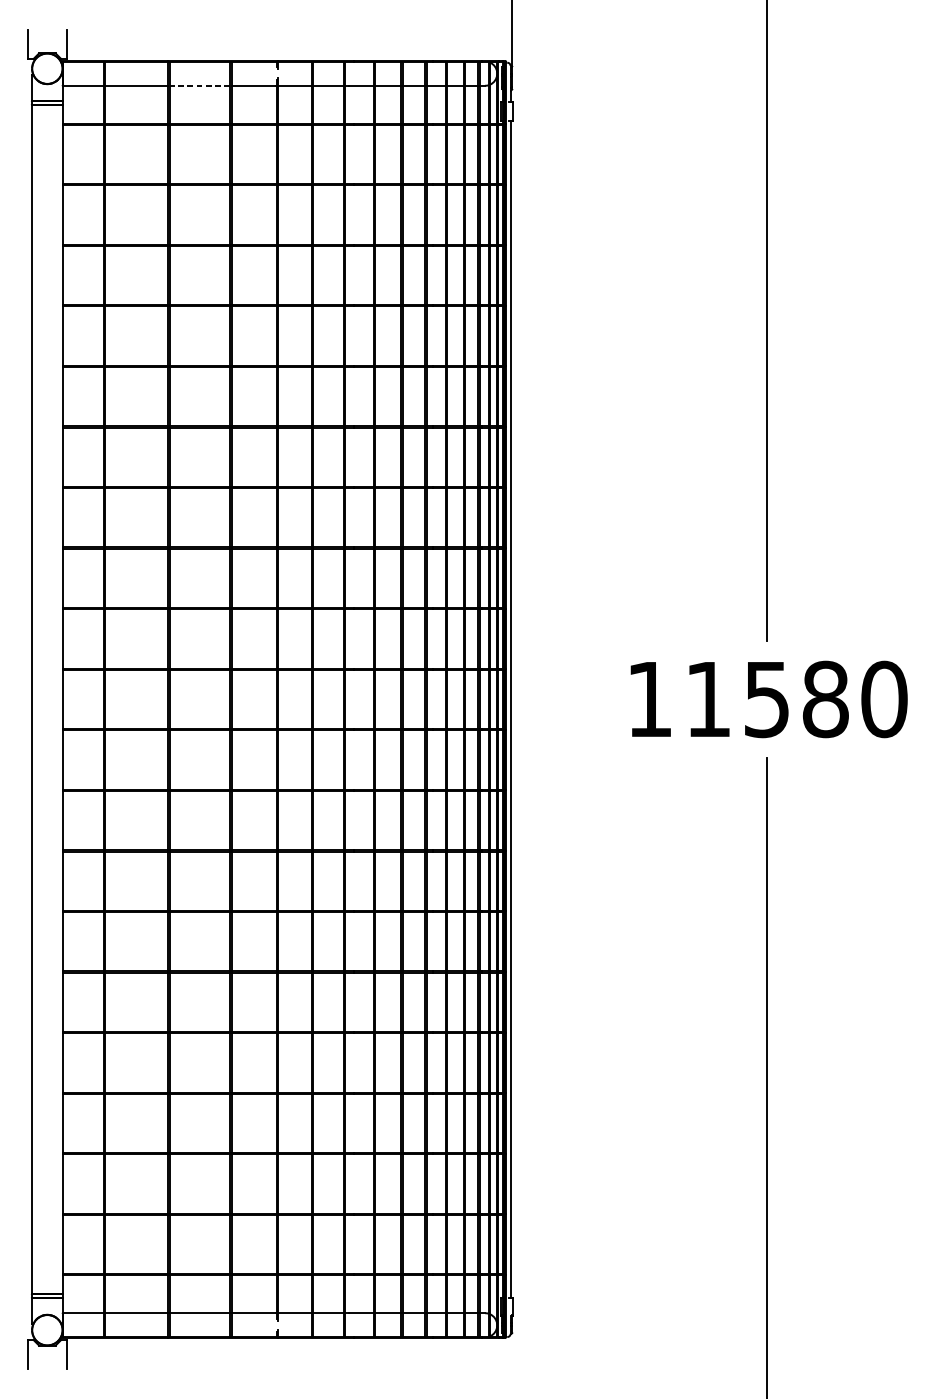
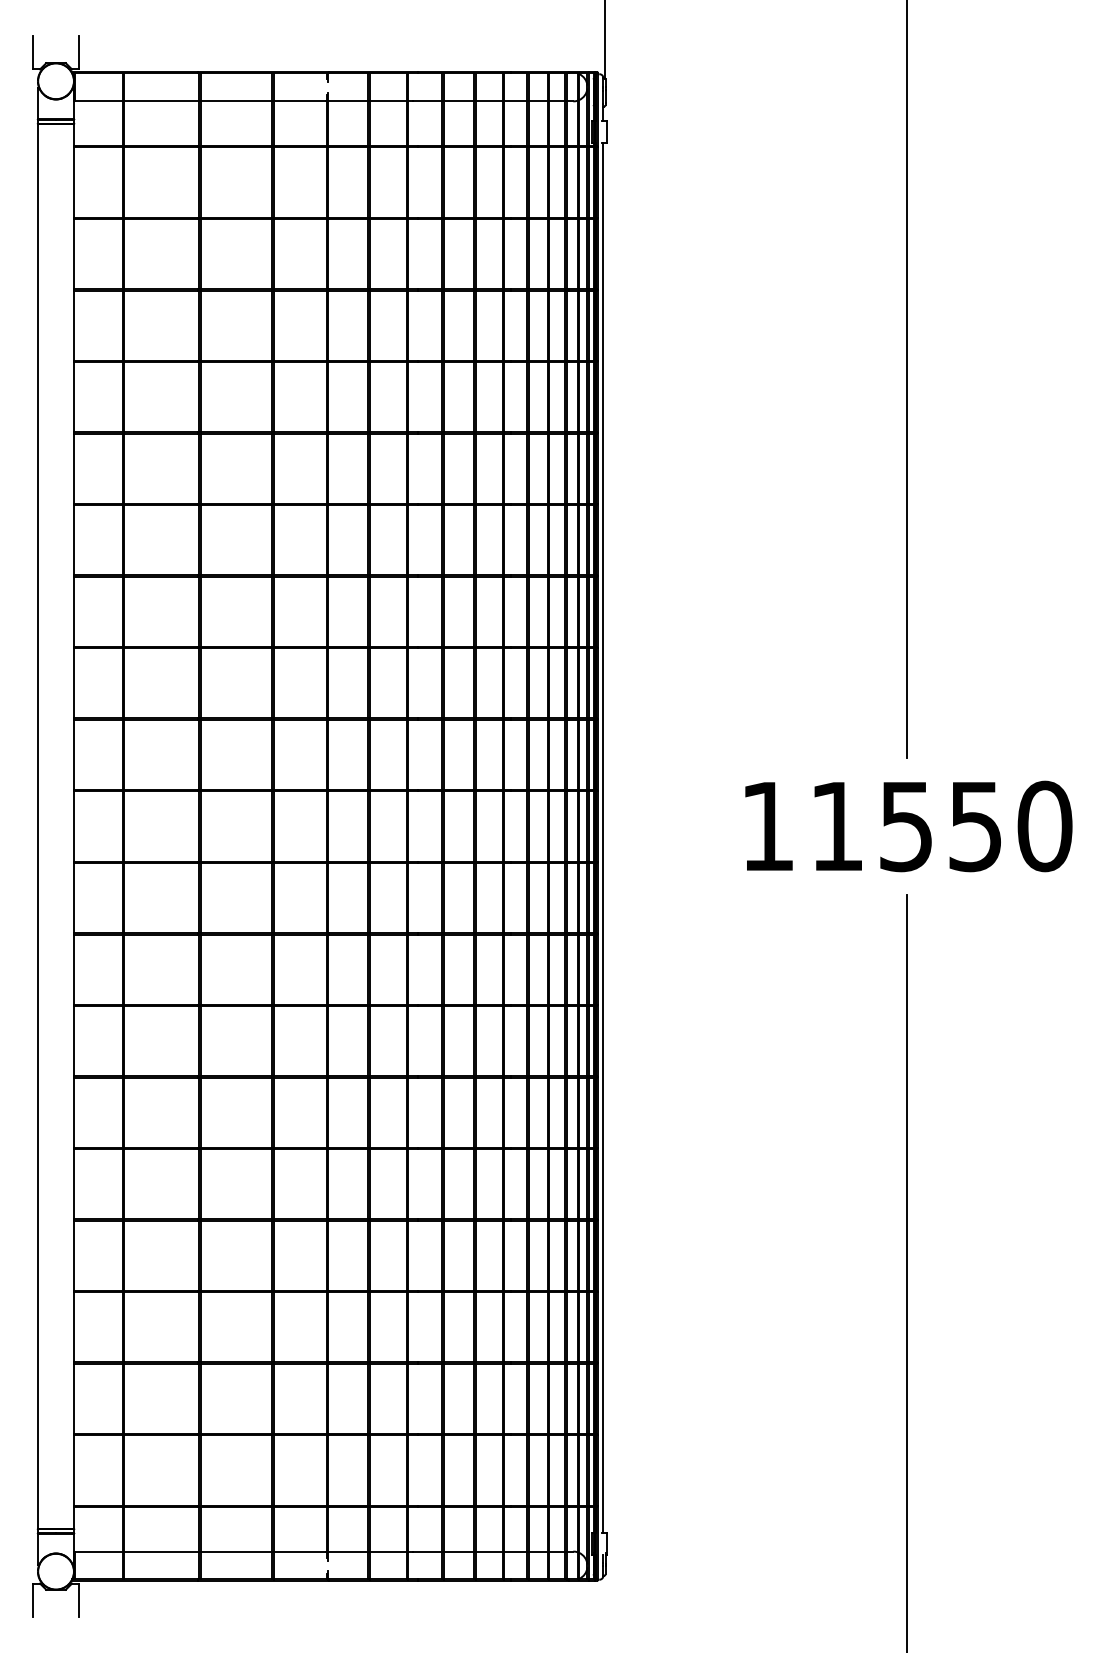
line: (200, 85) -> (236, 101), dashed -> solid
text: (825, 699) -> (975, 826), 11580 -> 11550

